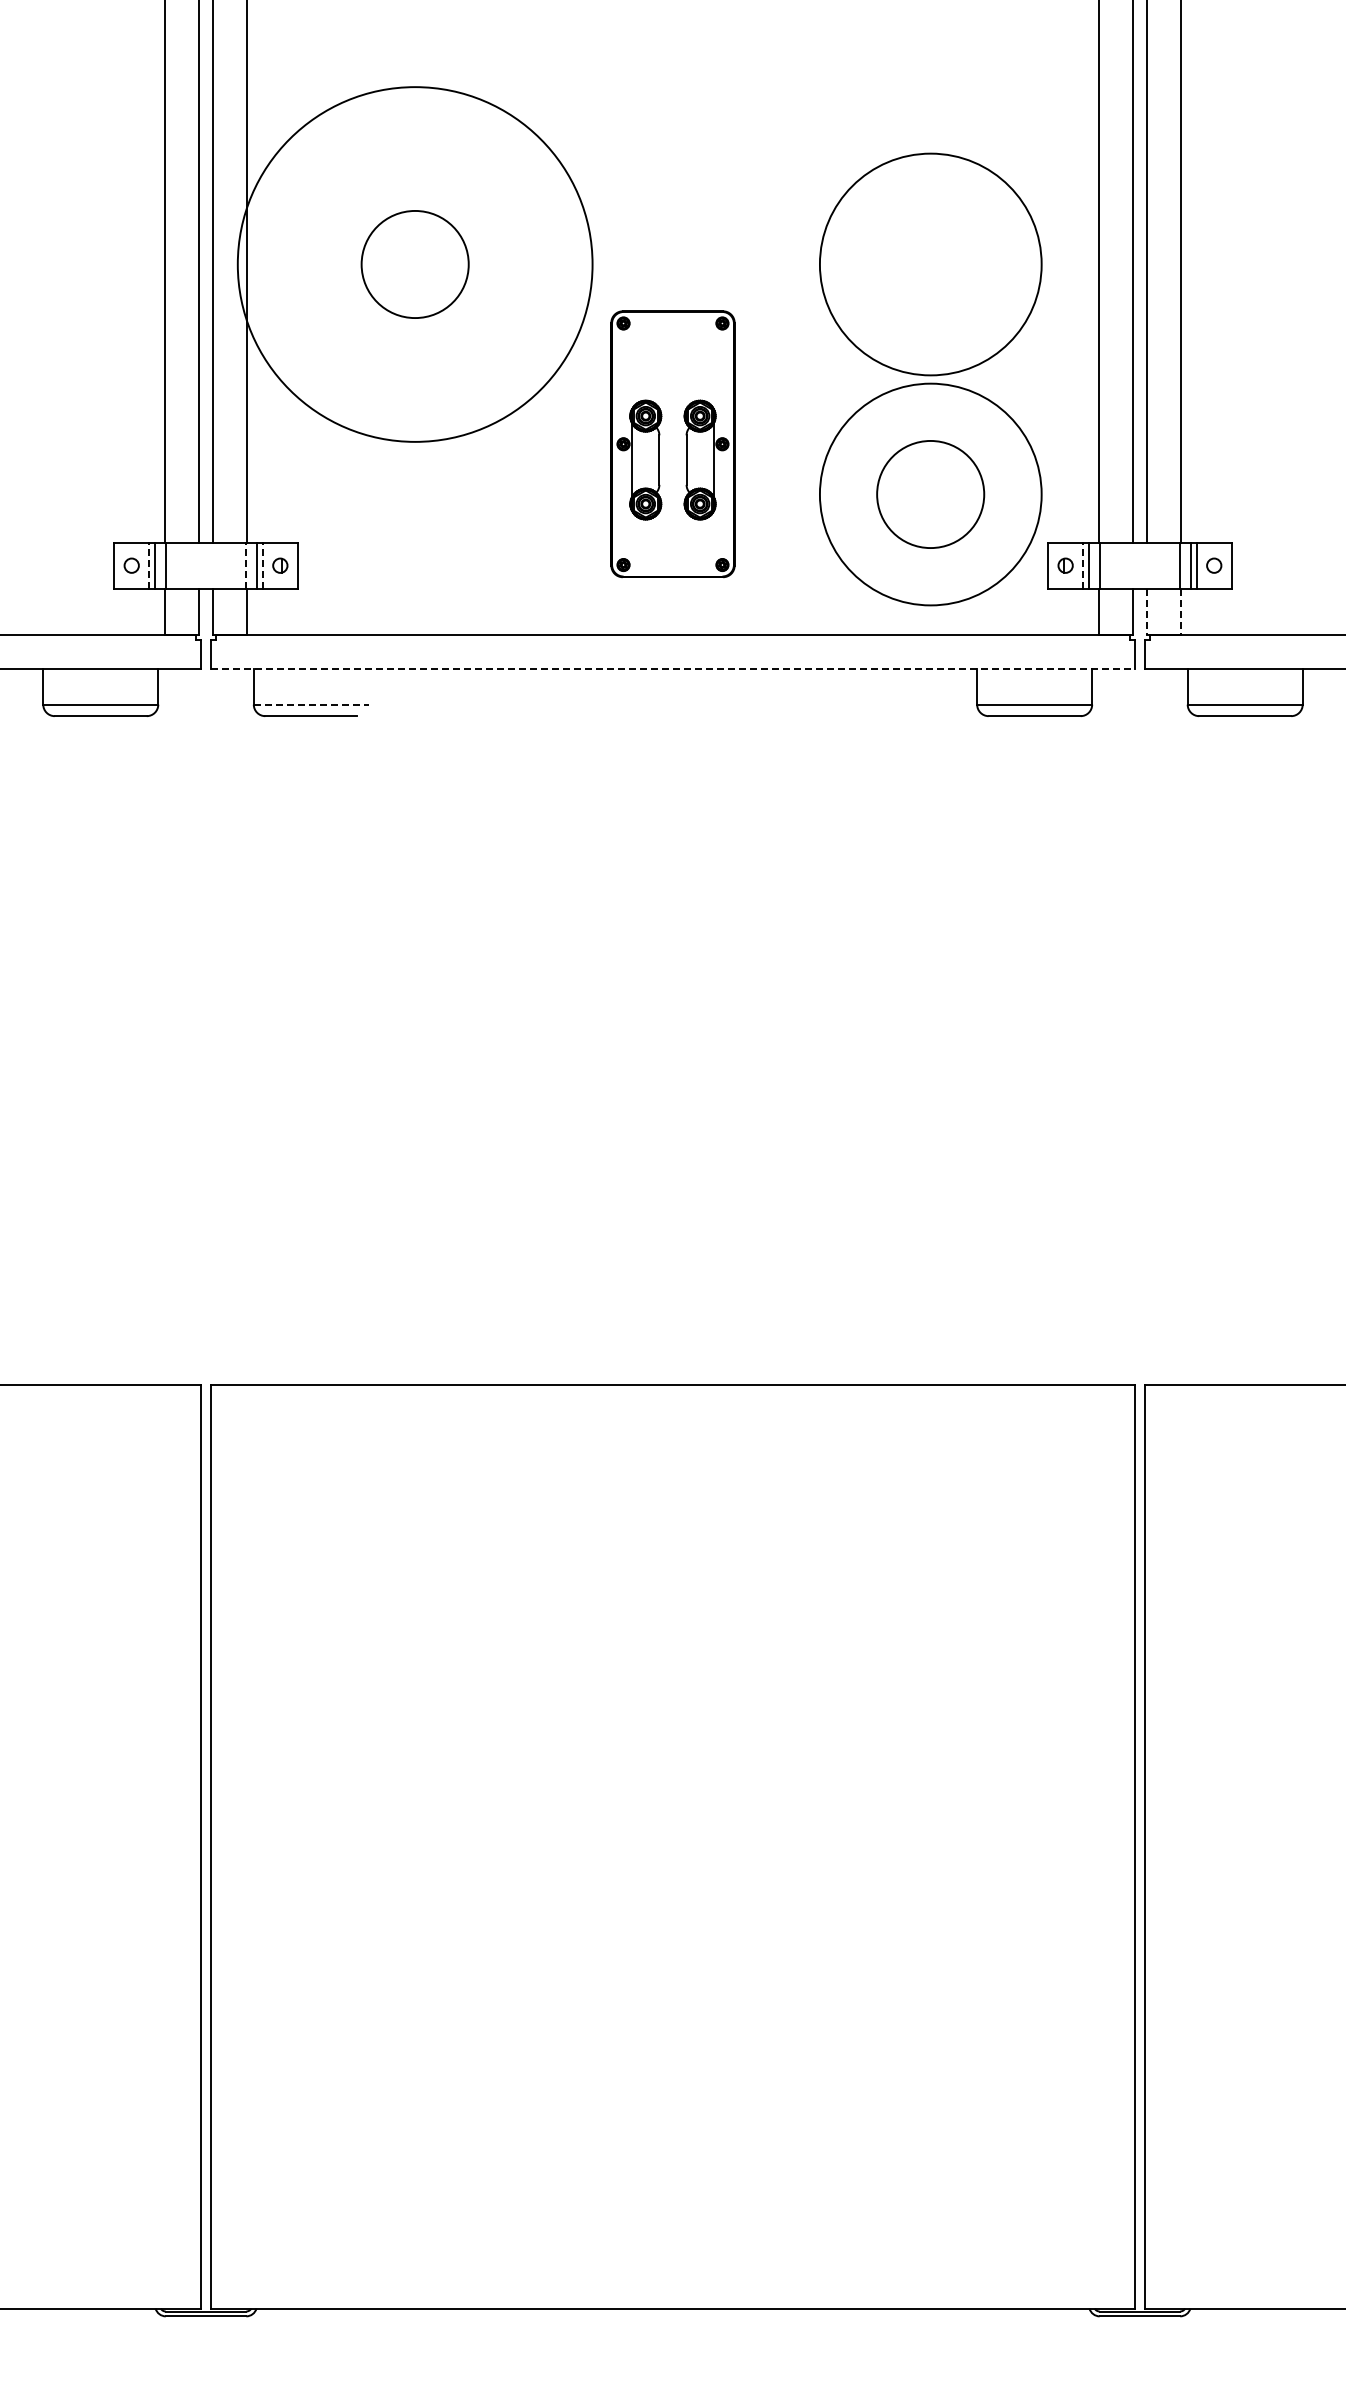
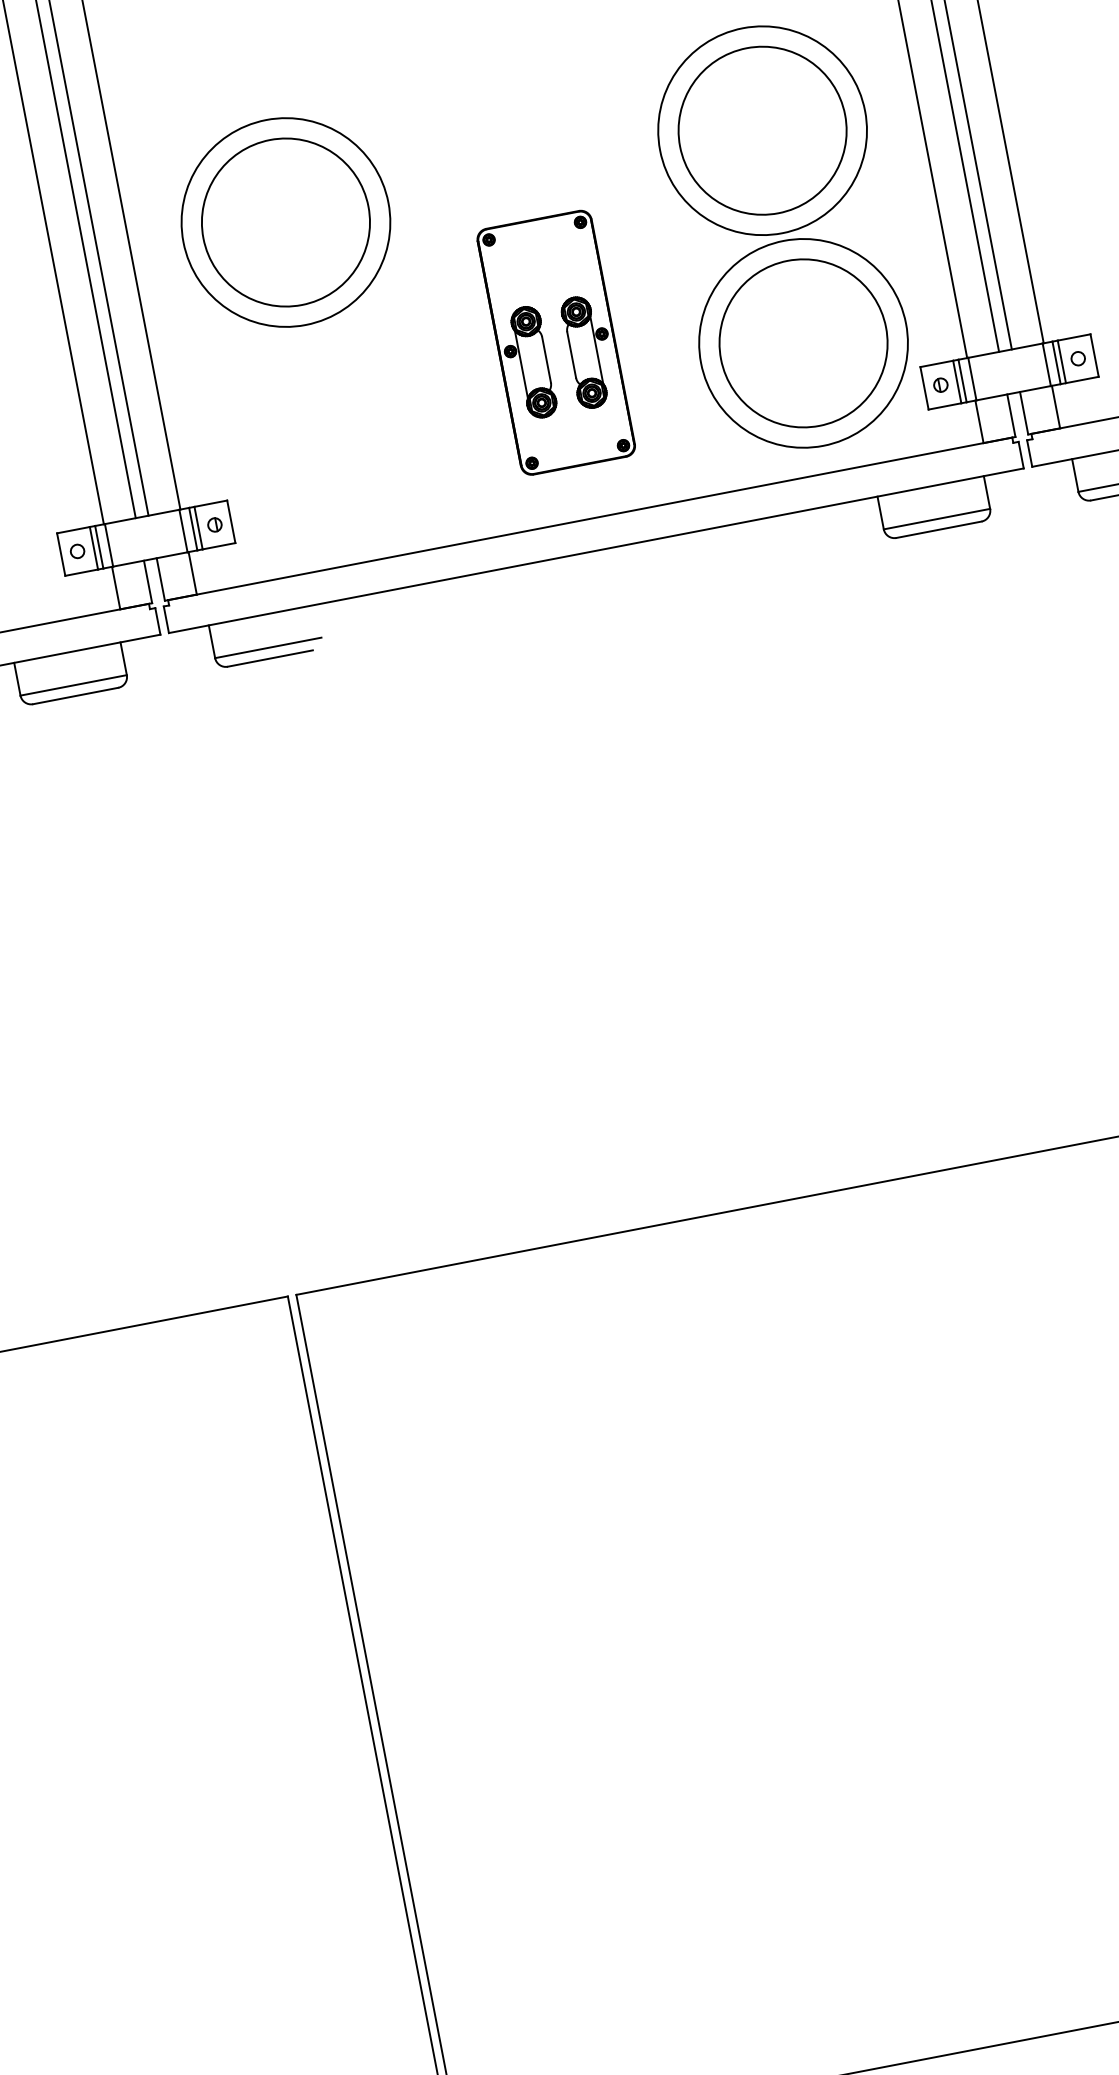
circle: (414, 264) -> (285, 222), size x1.67
circle: (415, 264) -> (286, 222), size x0.62
circle: (930, 264) -> (762, 130), added
circle: (930, 494) -> (803, 343), size x1.67
line: (149, 565) -> (93, 548), dashed -> solid
line: (246, 565) -> (183, 530), dashed -> solid
line: (262, 565) -> (198, 527), dashed -> solid
line: (1083, 565) -> (957, 381), dashed -> solid
line: (1146, 612) -> (1023, 414), dashed -> solid
line: (1181, 612) -> (1056, 407), dashed -> solid
line: (673, 669) -> (596, 550), dashed -> solid
line: (311, 704) -> (268, 647), dashed -> solid

